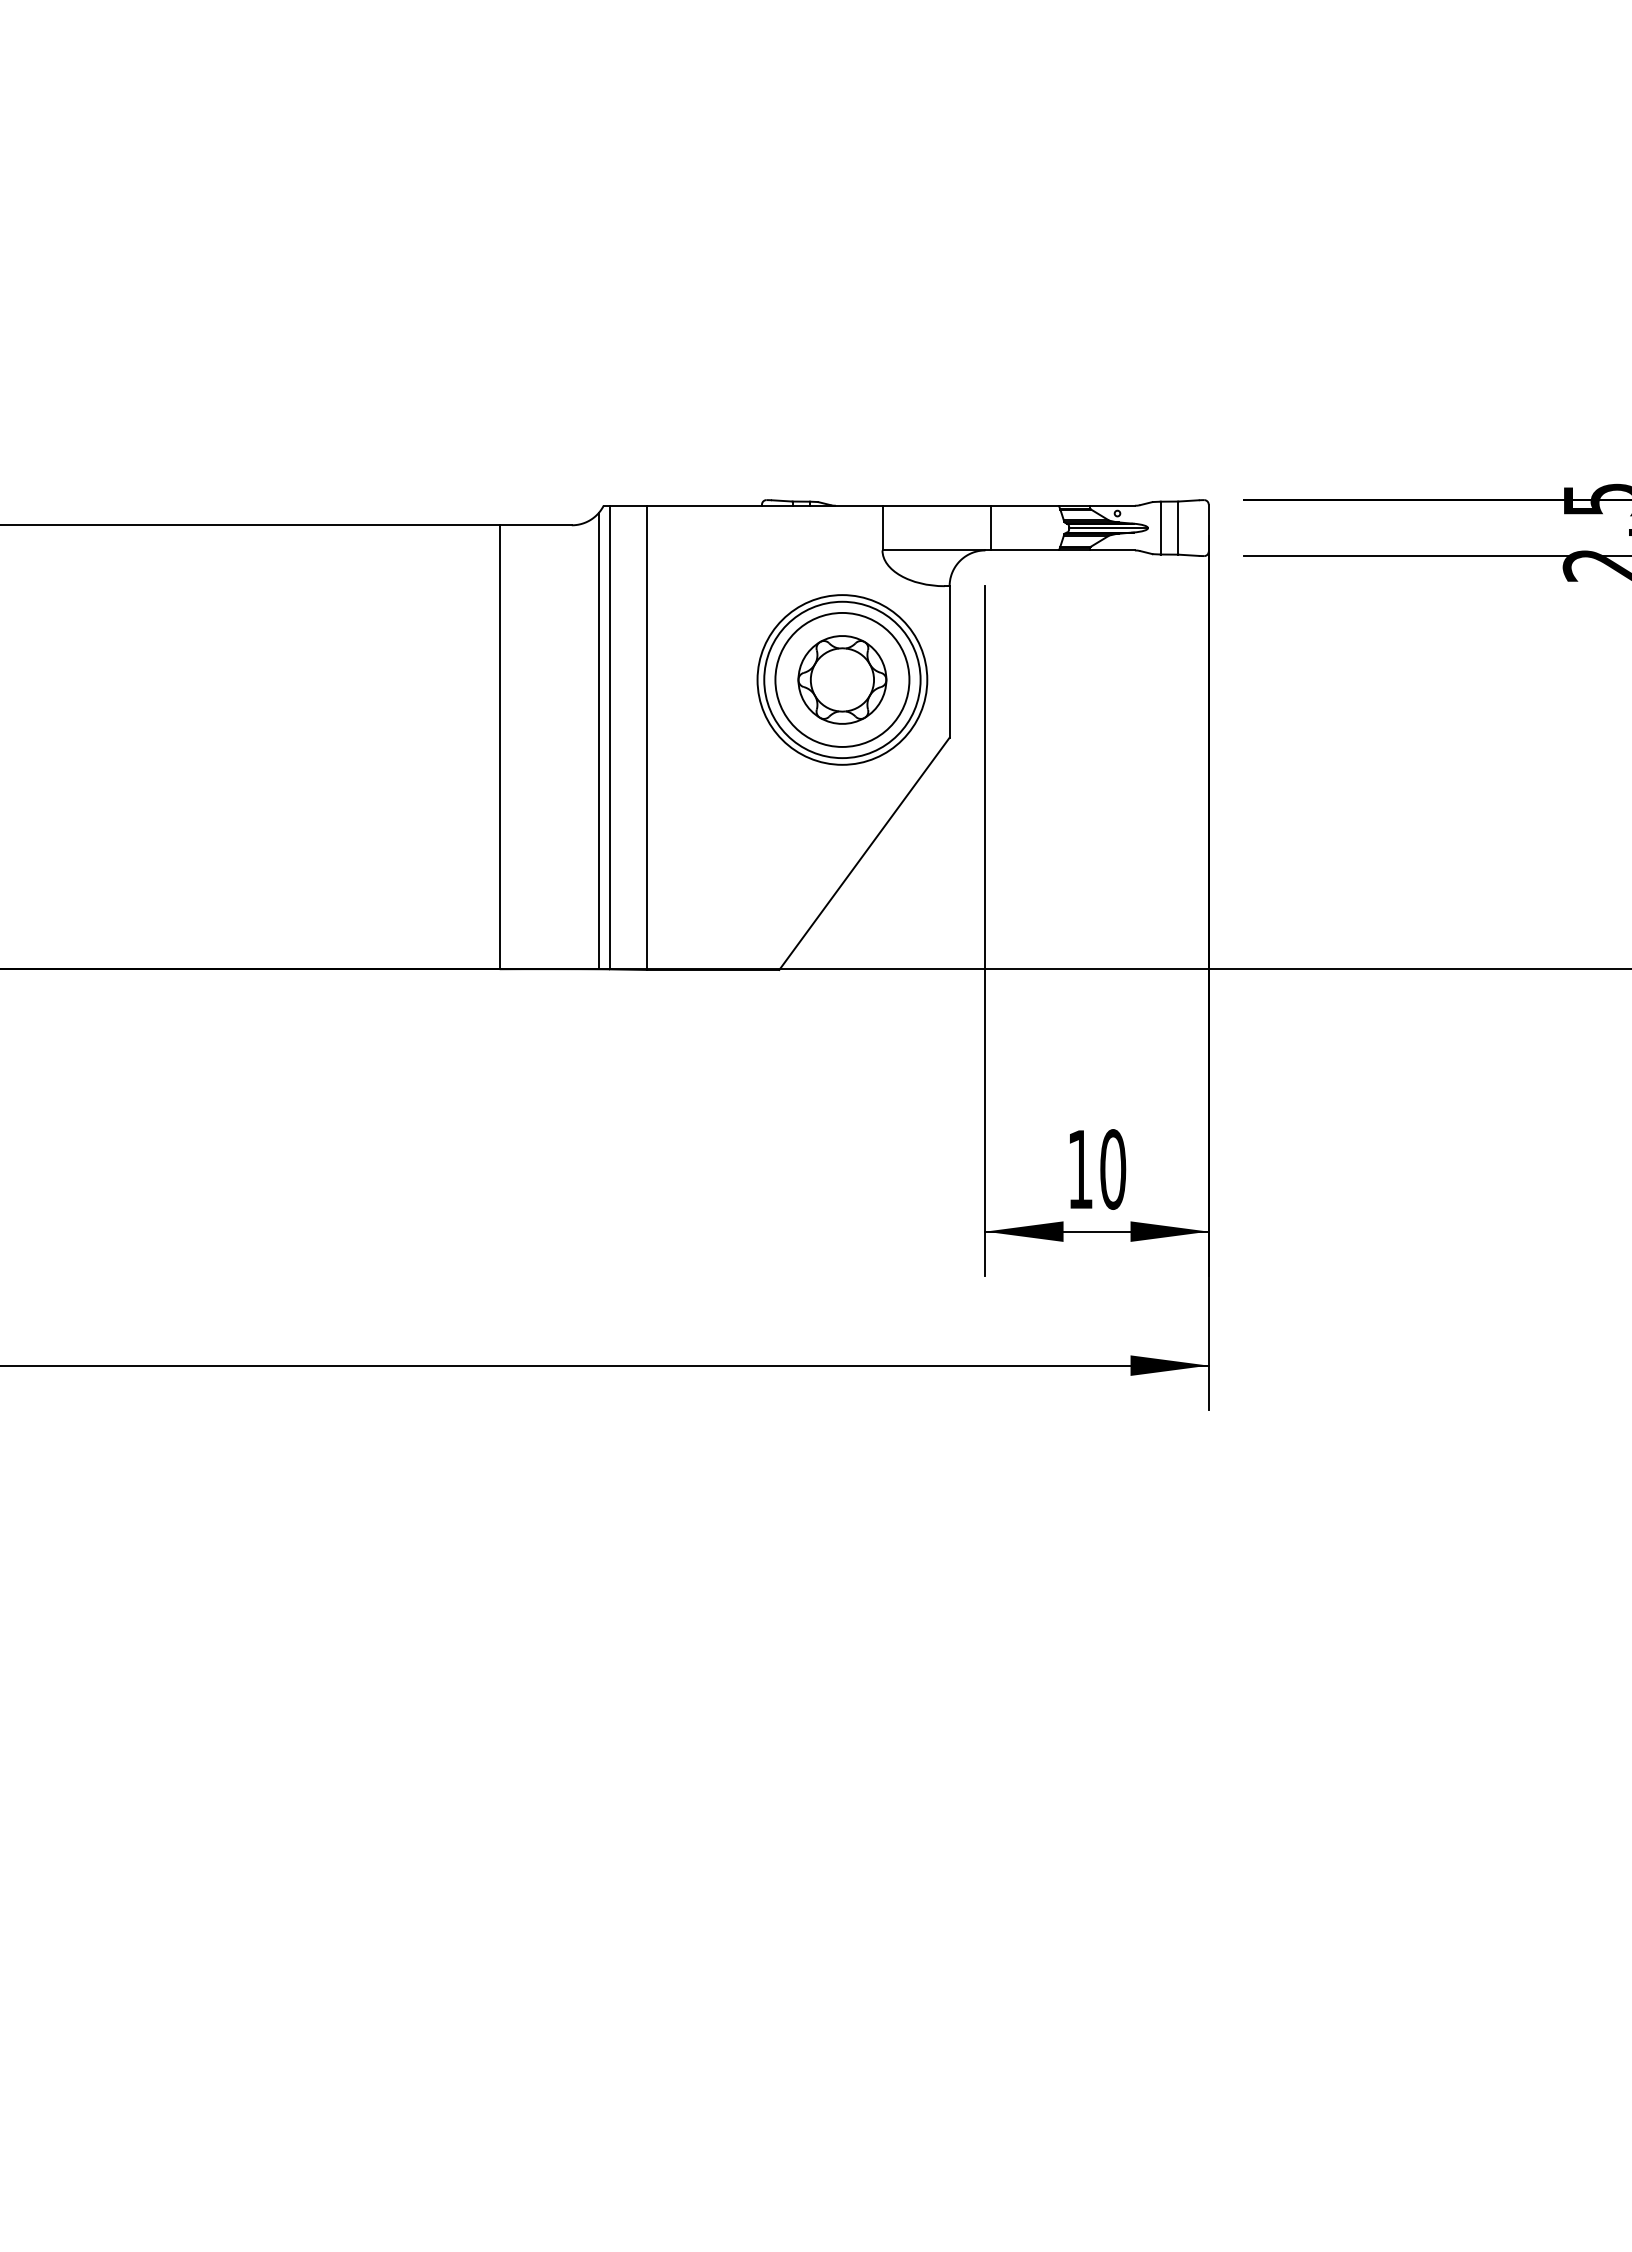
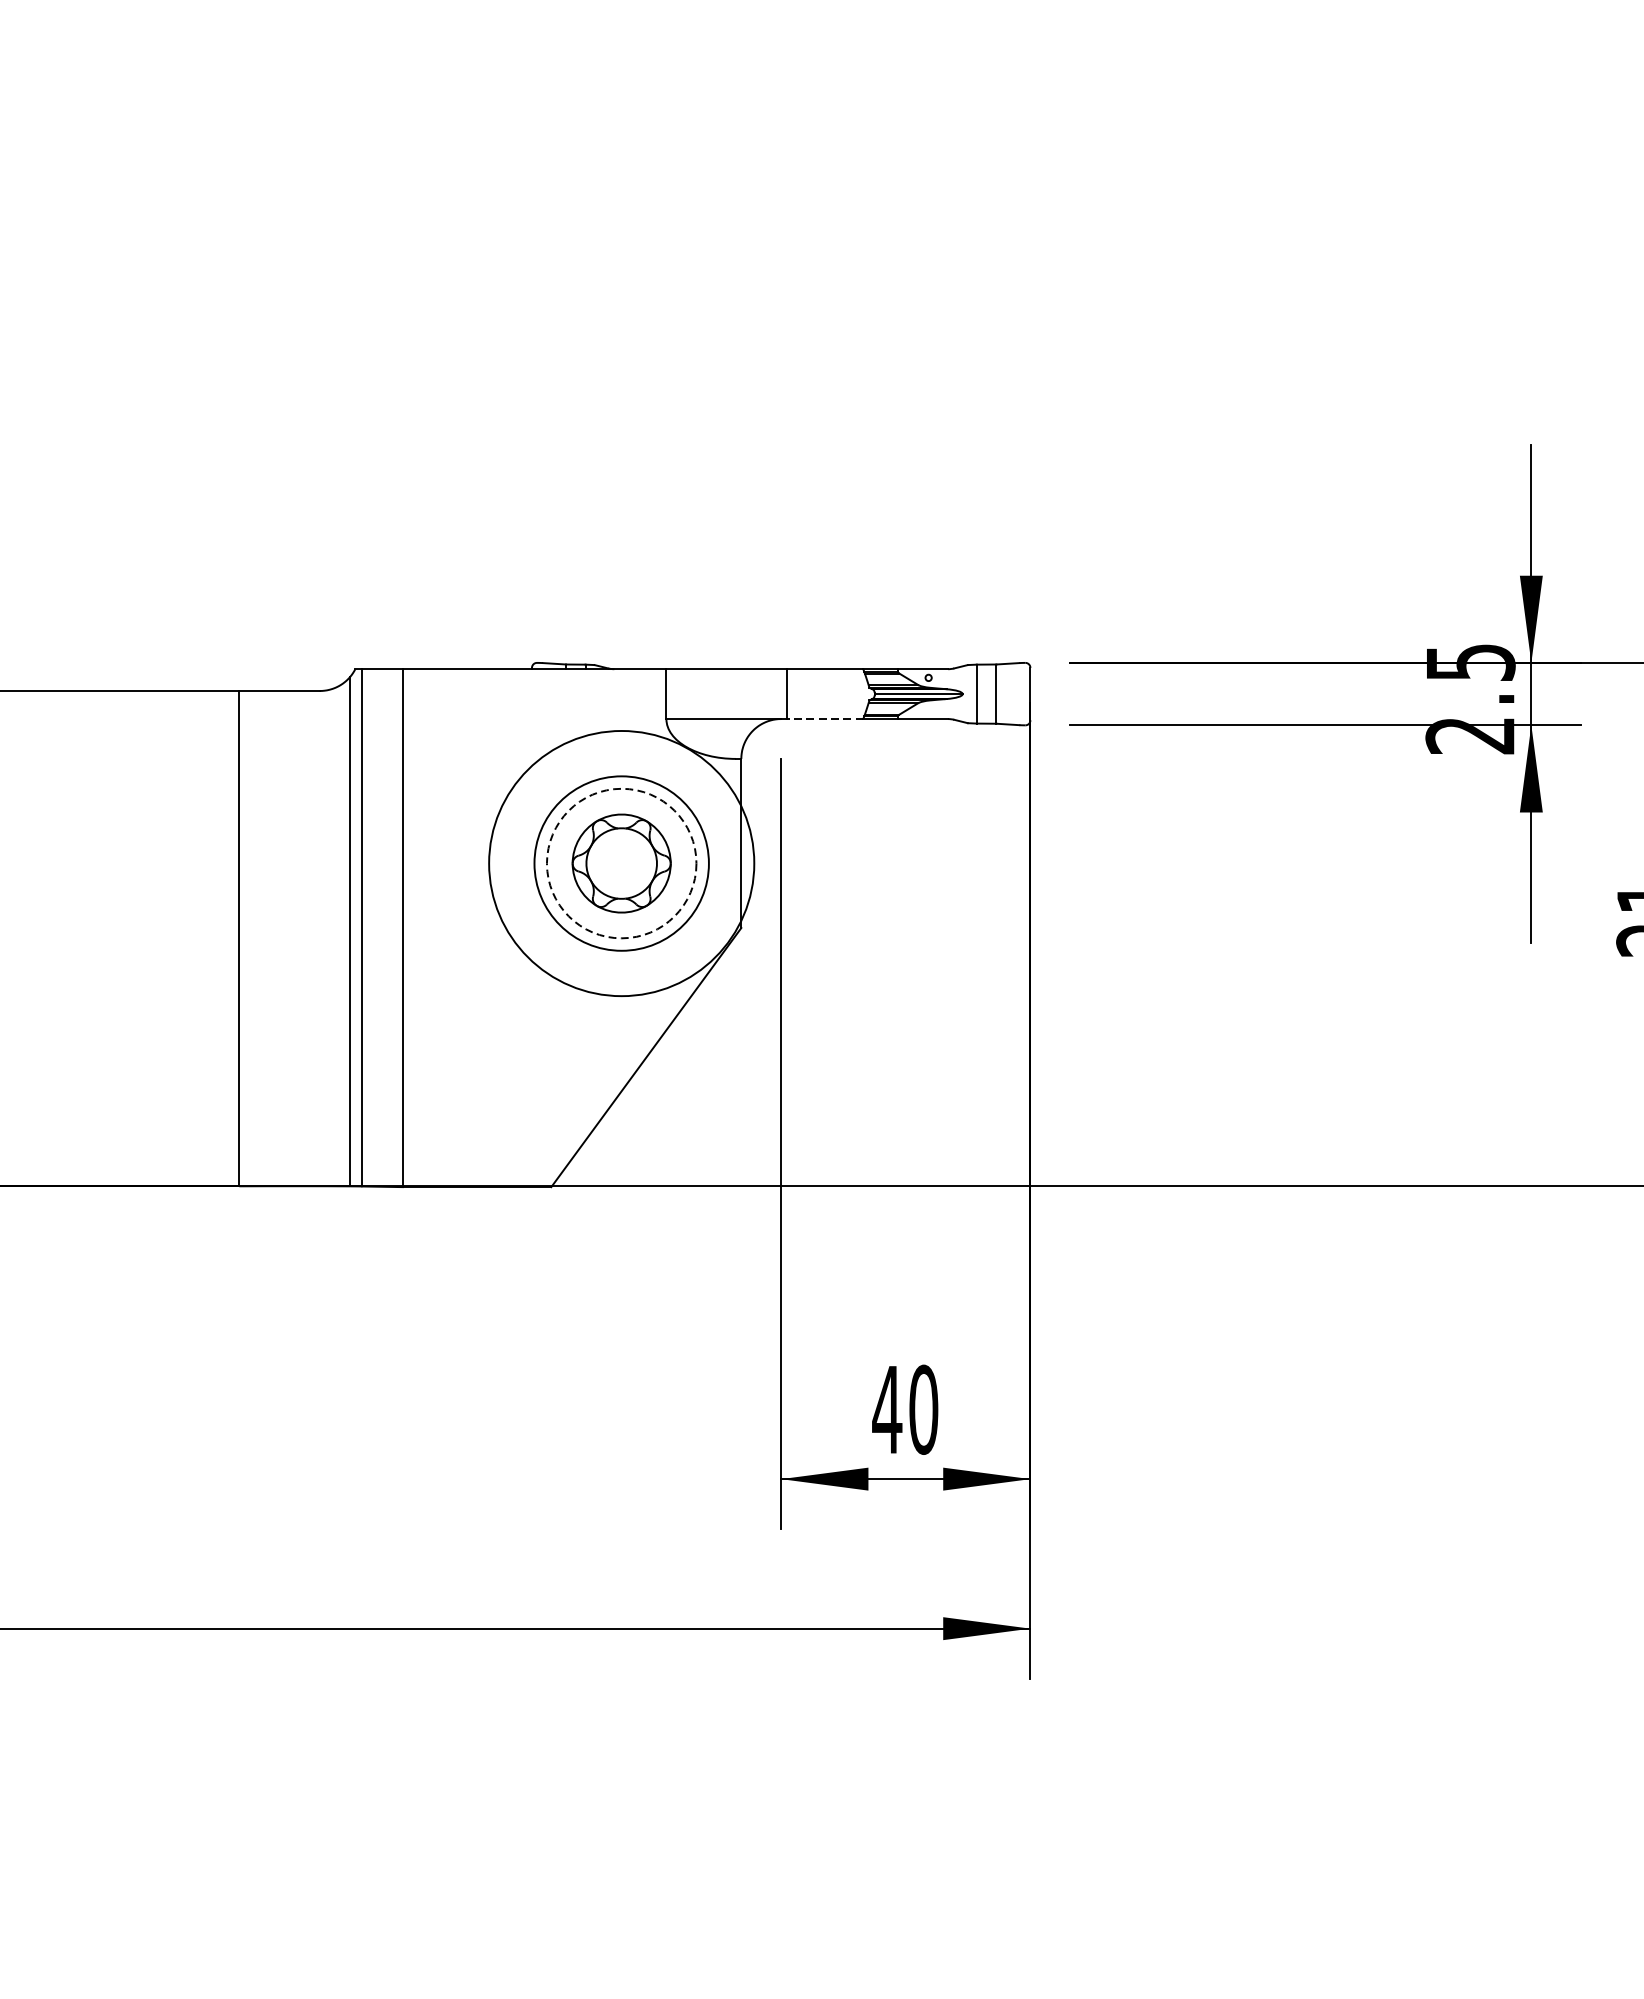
line: (1024, 550) -> (824, 719), solid -> dashed
circle: (842, 679) -> (621, 863), size x1.4
circle: (842, 679) -> (621, 863), solid -> dashed
text: (1079, 1169) -> (886, 1409), 10 -> 40

